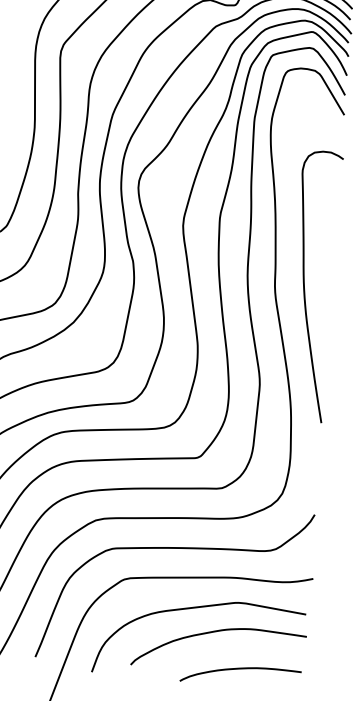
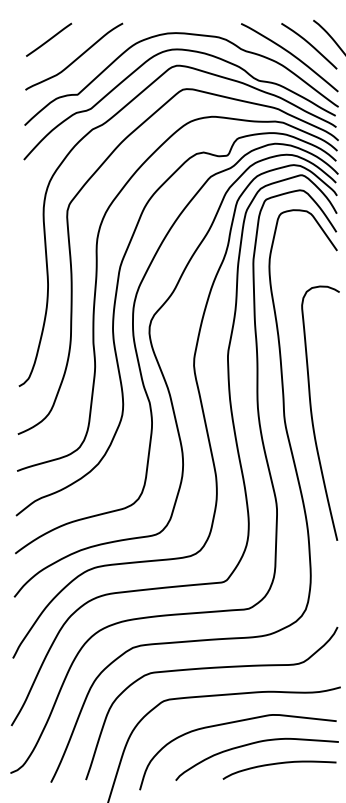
curve: (241, 669) -> (279, 764), moved

